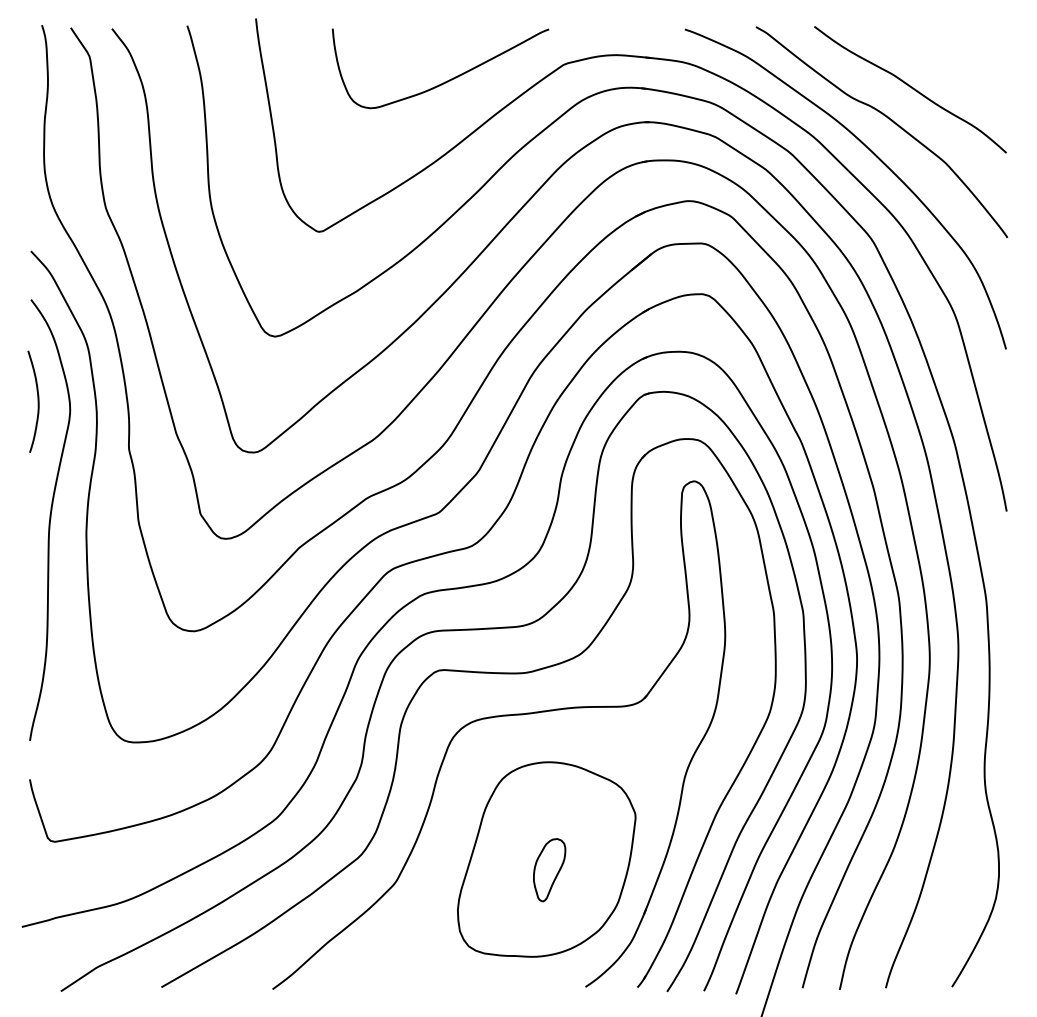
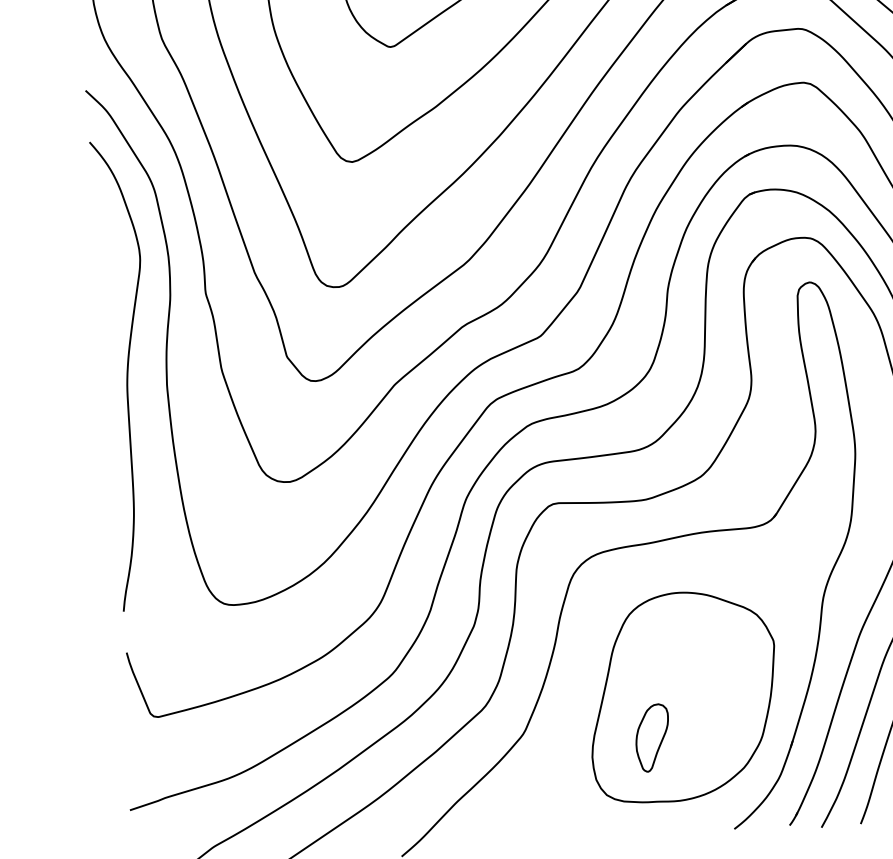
curve: (37, 401) -> (104, 250), removed
part: (549, 870) -> (652, 738), moved

